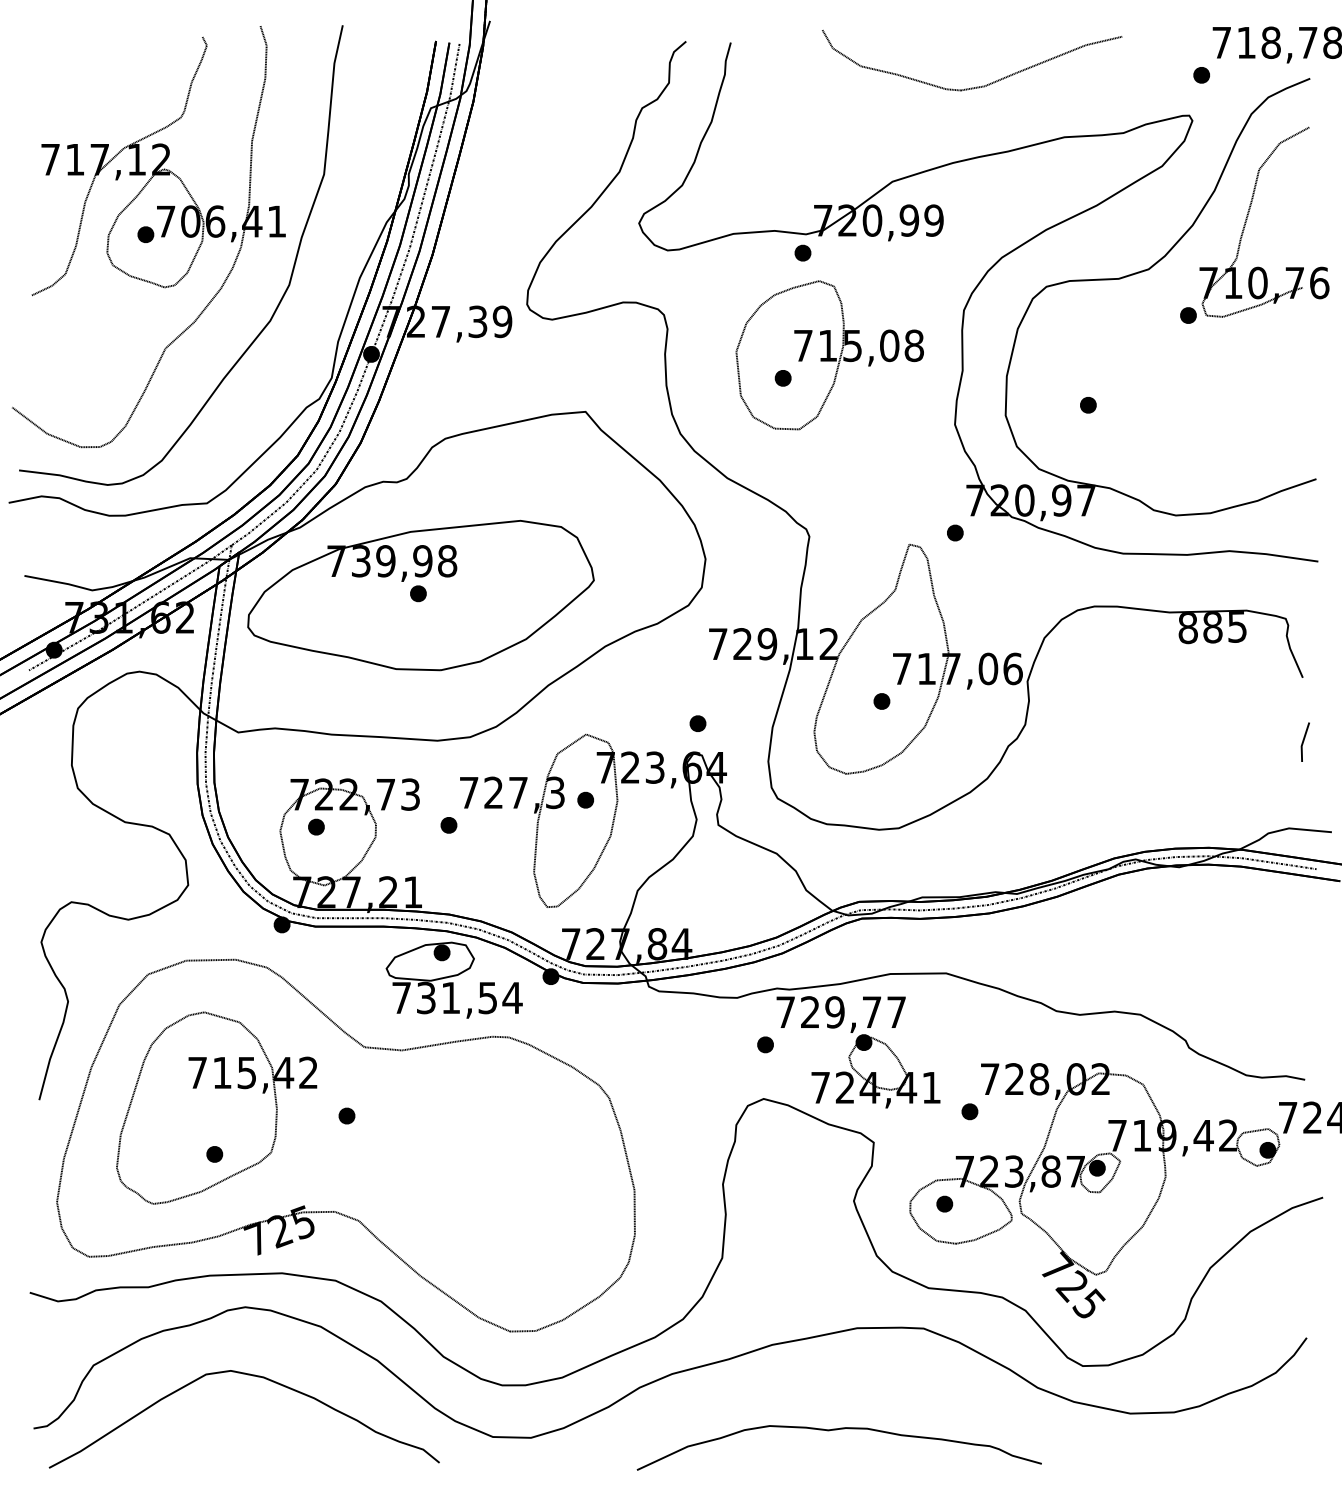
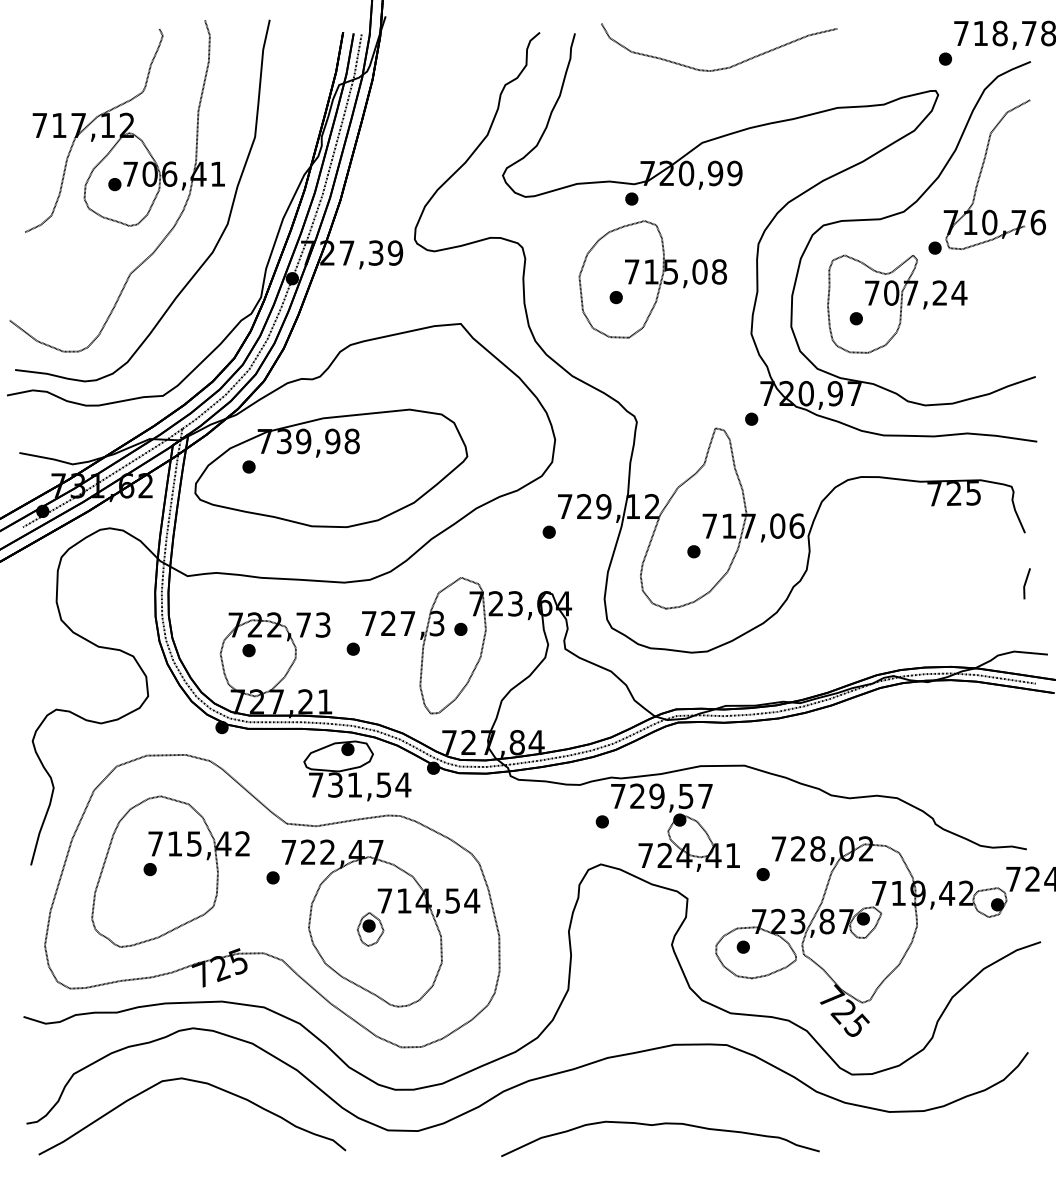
part: (976, 86) -> (722, 67), moved
part: (1140, 386) -> (897, 303), added
part: (418, 593) -> (249, 466), moved
text: (1200, 628) -> (944, 494), 885 -> 725
part: (697, 723) -> (548, 532), moved
text: (871, 1012) -> (685, 796), 729,77 -> 729,57
part: (214, 1154) -> (149, 869), moved
part: (484, 1173) -> (381, 923), added

